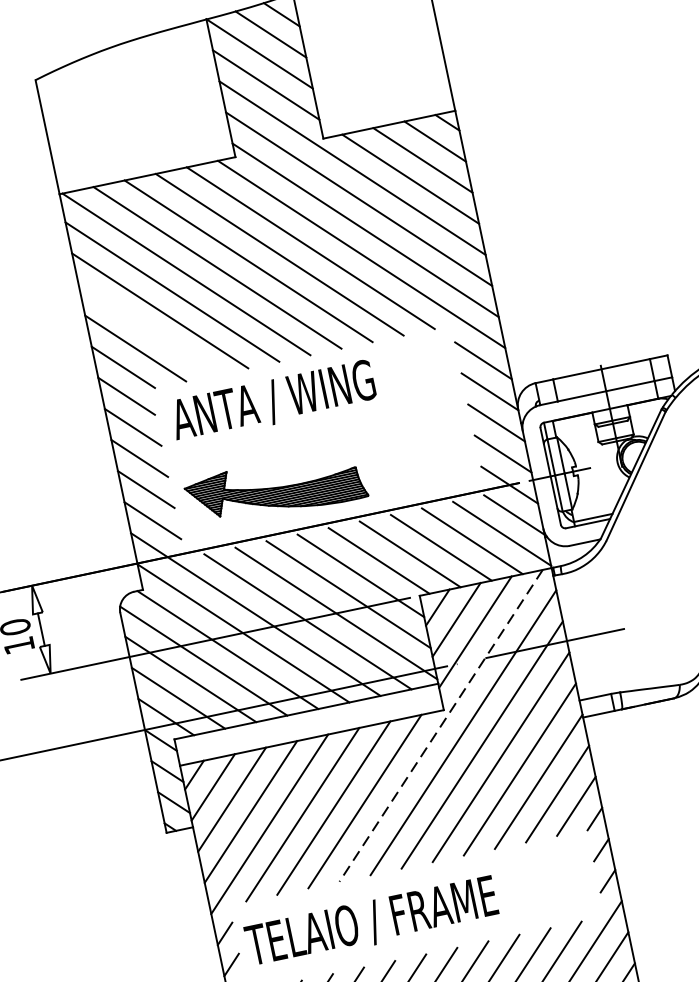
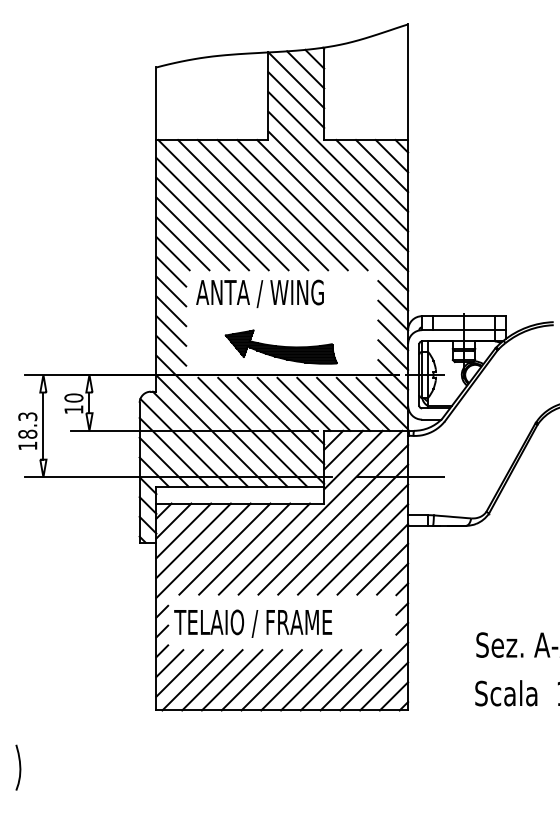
line: (147, 329) -> (192, 233), added
part: (274, 488) -> (280, 346), moved
line: (440, 725) -> (320, 512), dashed -> solid

